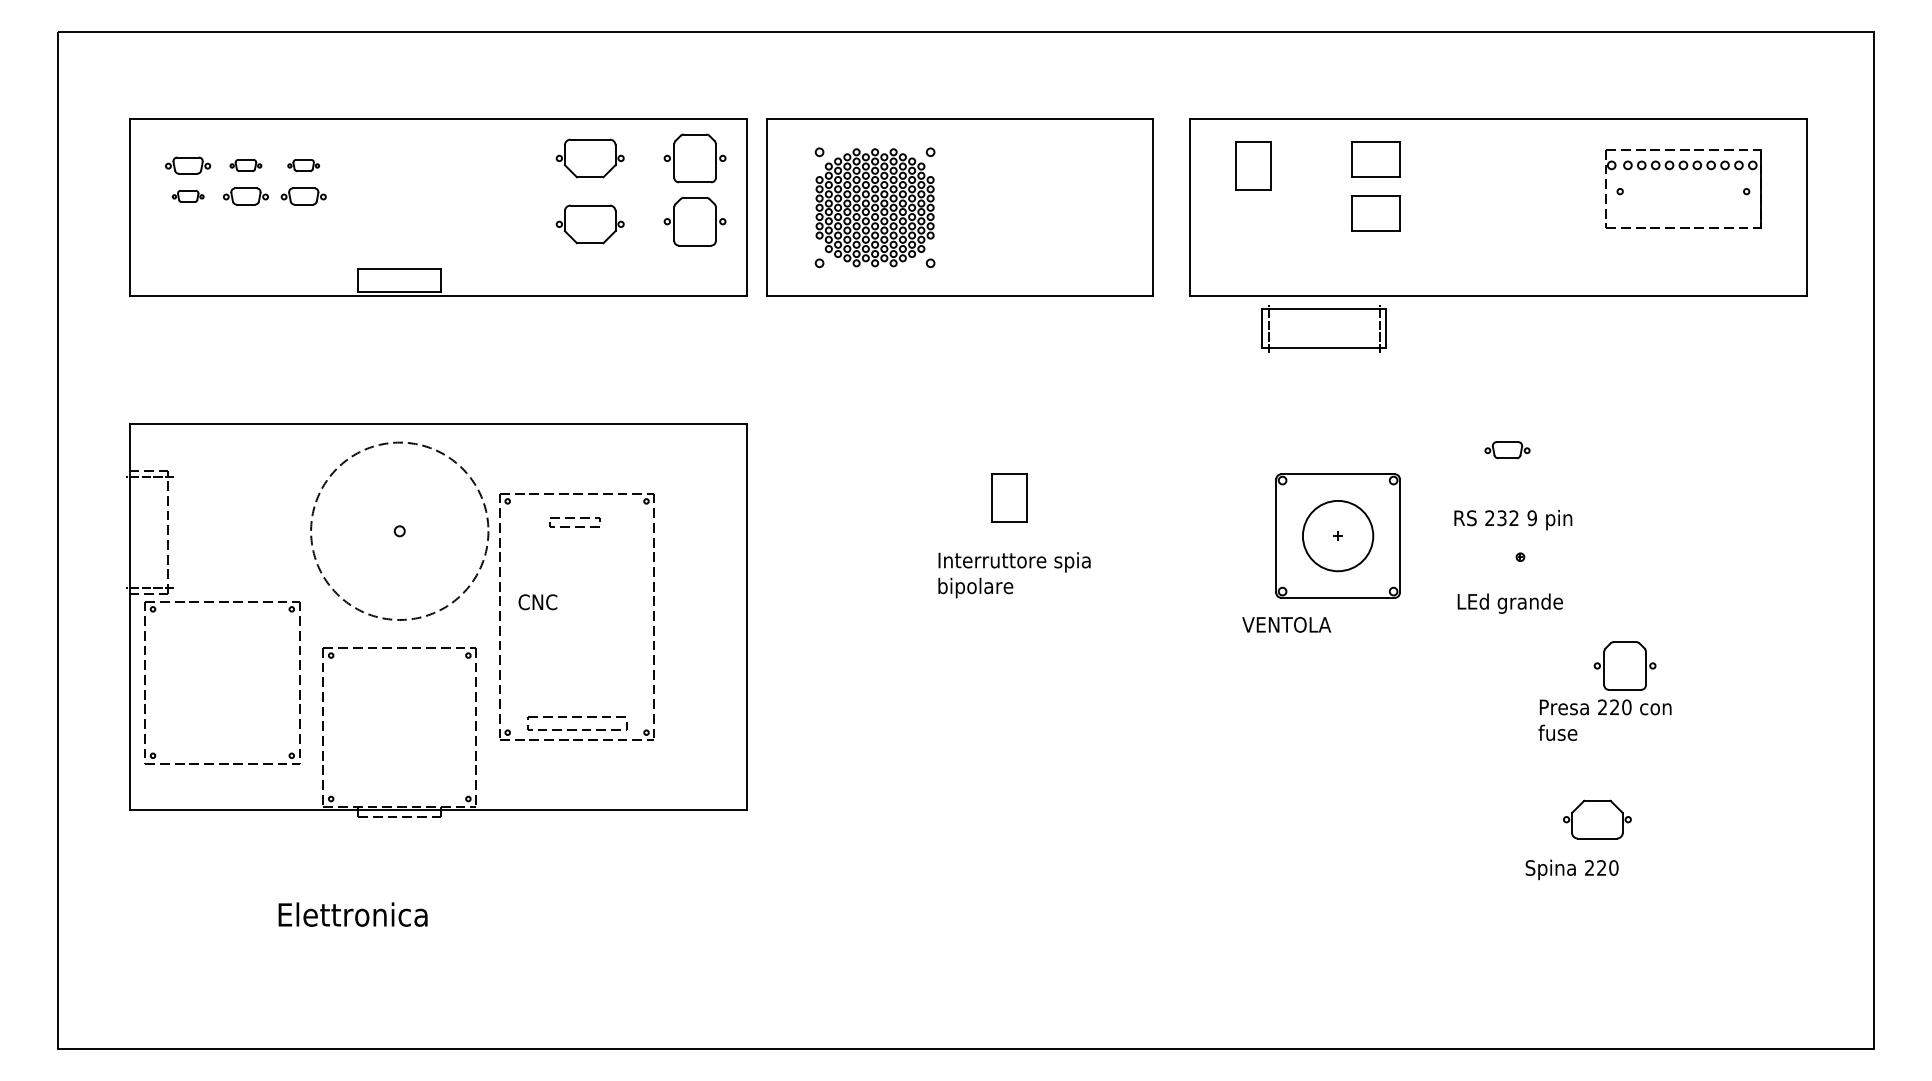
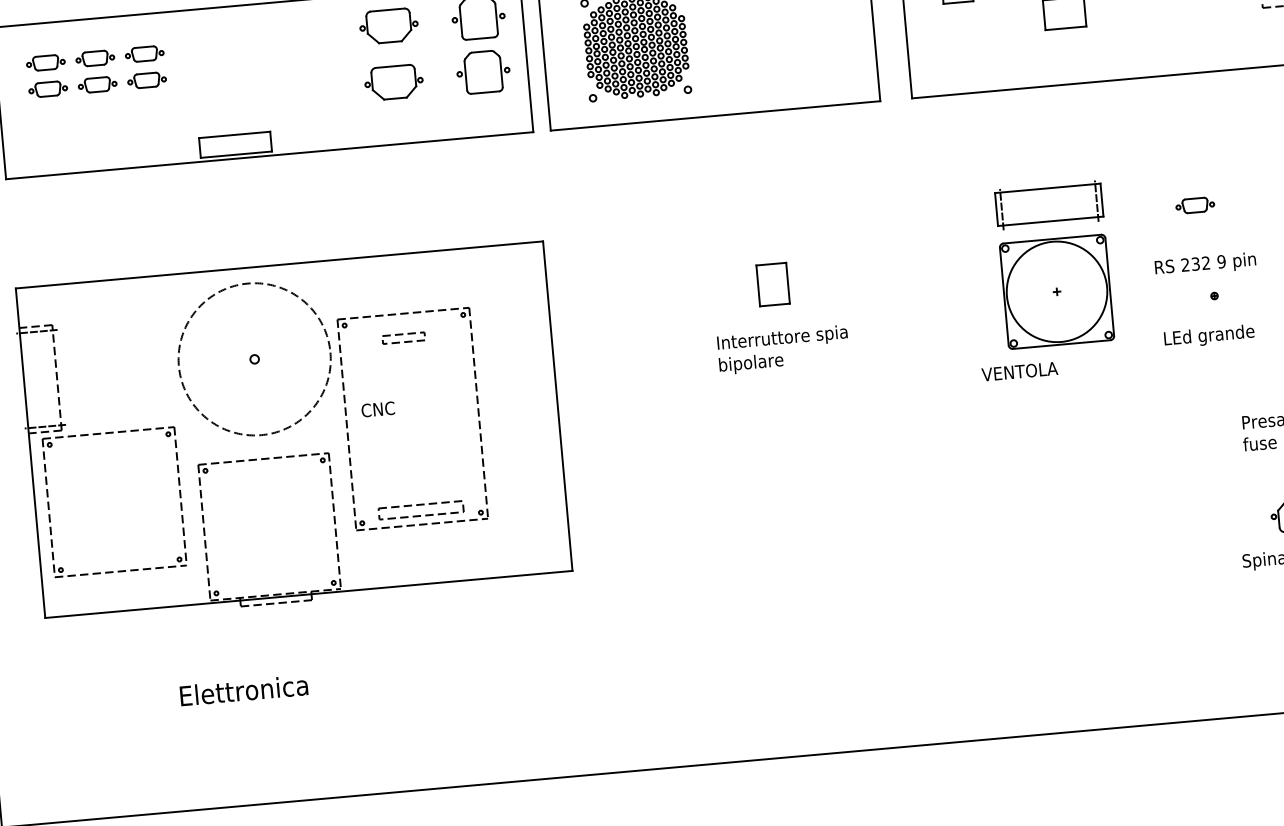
part: (245, 165) -> (94, 58), size x1.43
part: (303, 165) -> (144, 54), size x1.43
part: (188, 196) -> (48, 89), size x1.43
part: (1323, 328) -> (1048, 205), moved
circle: (1337, 535) -> (1056, 291), size x1.67

